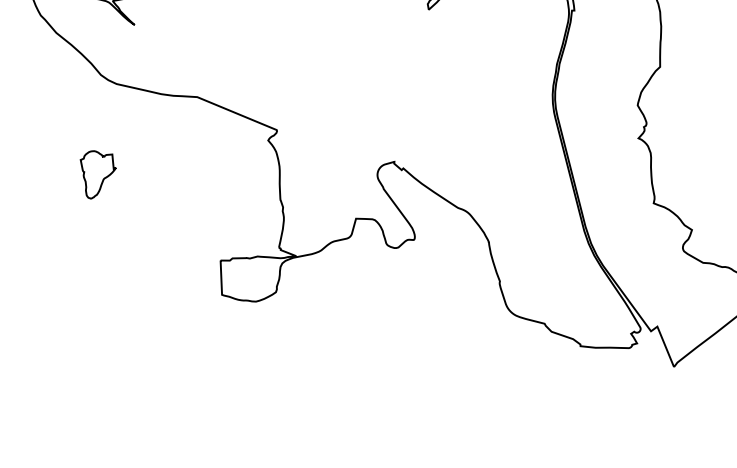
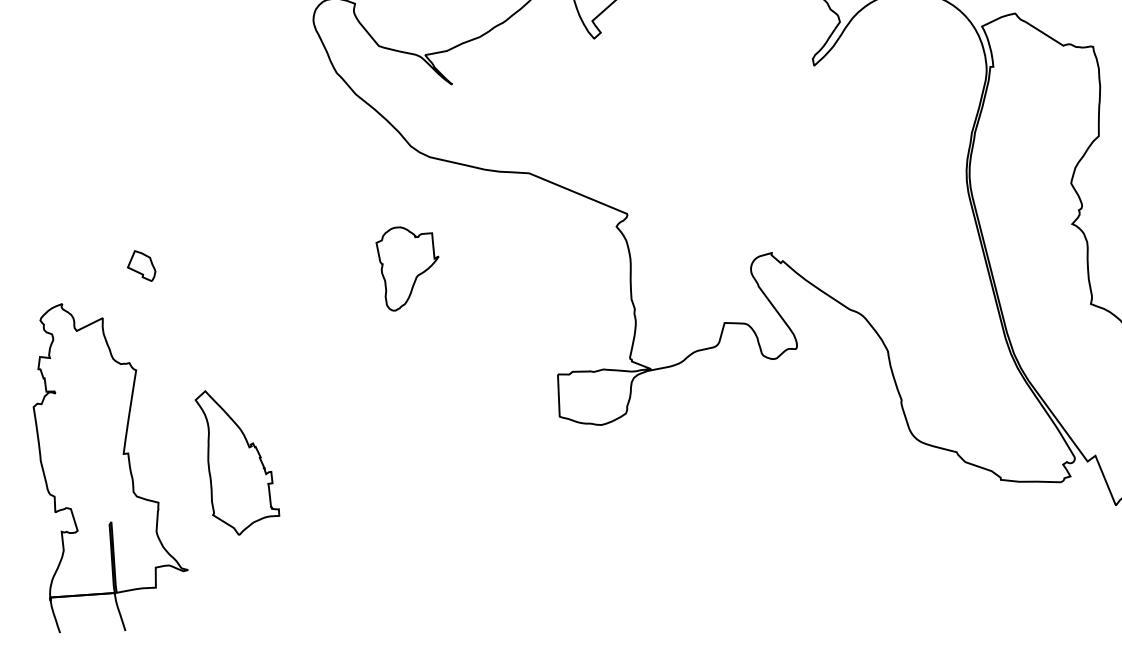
part: (98, 174) -> (407, 268), size x1.43

